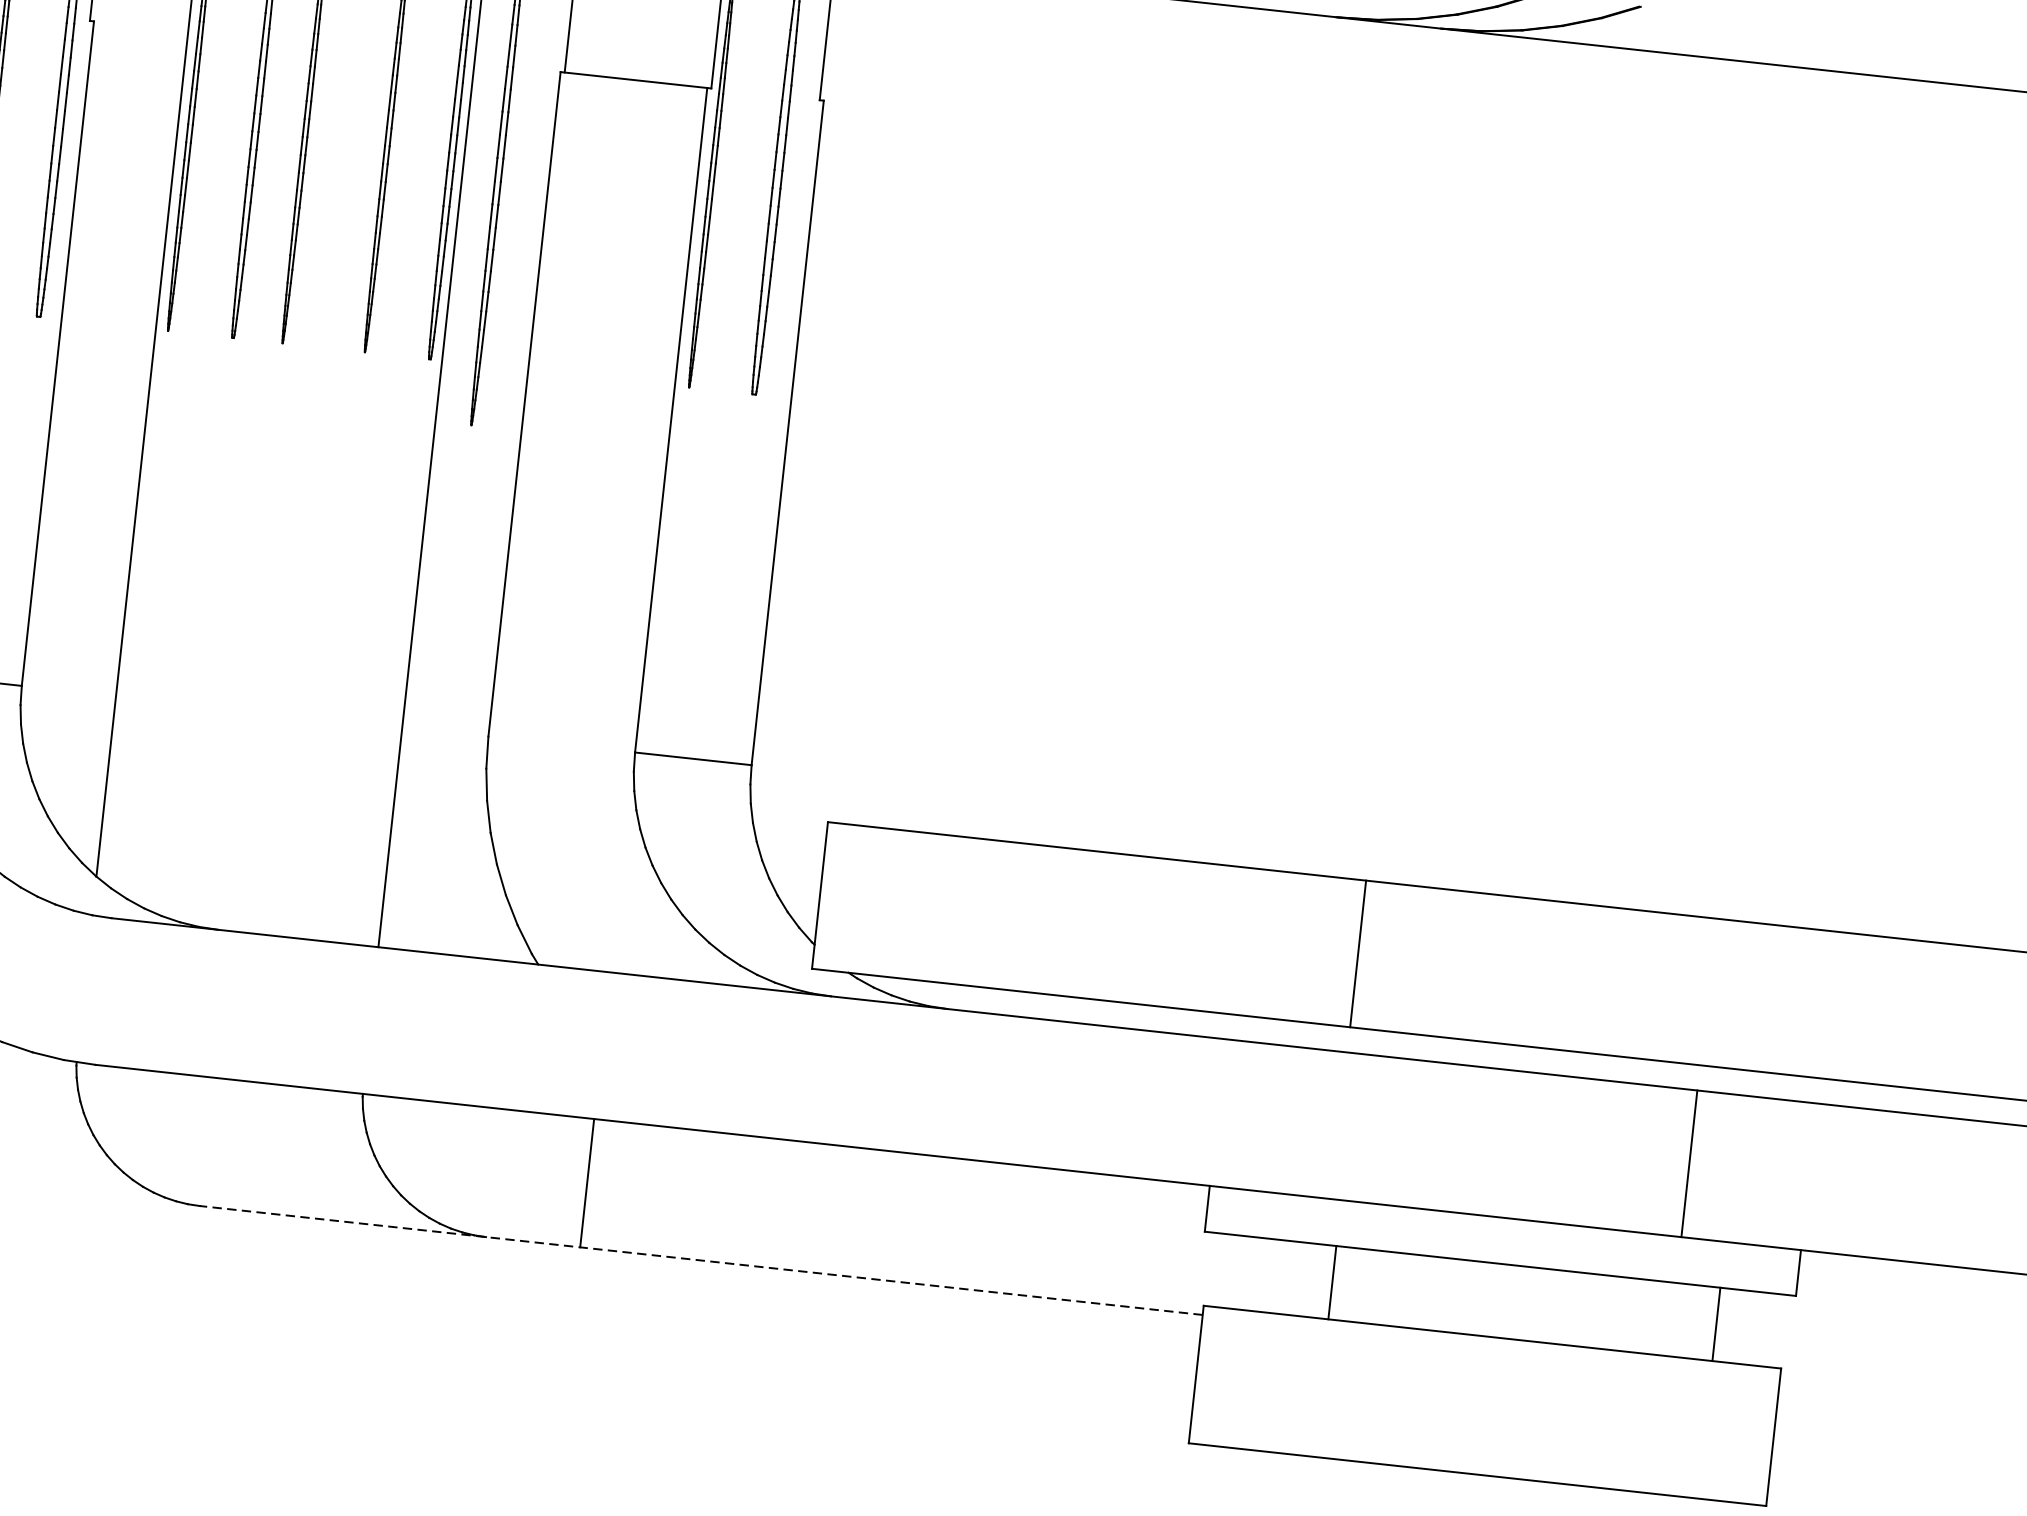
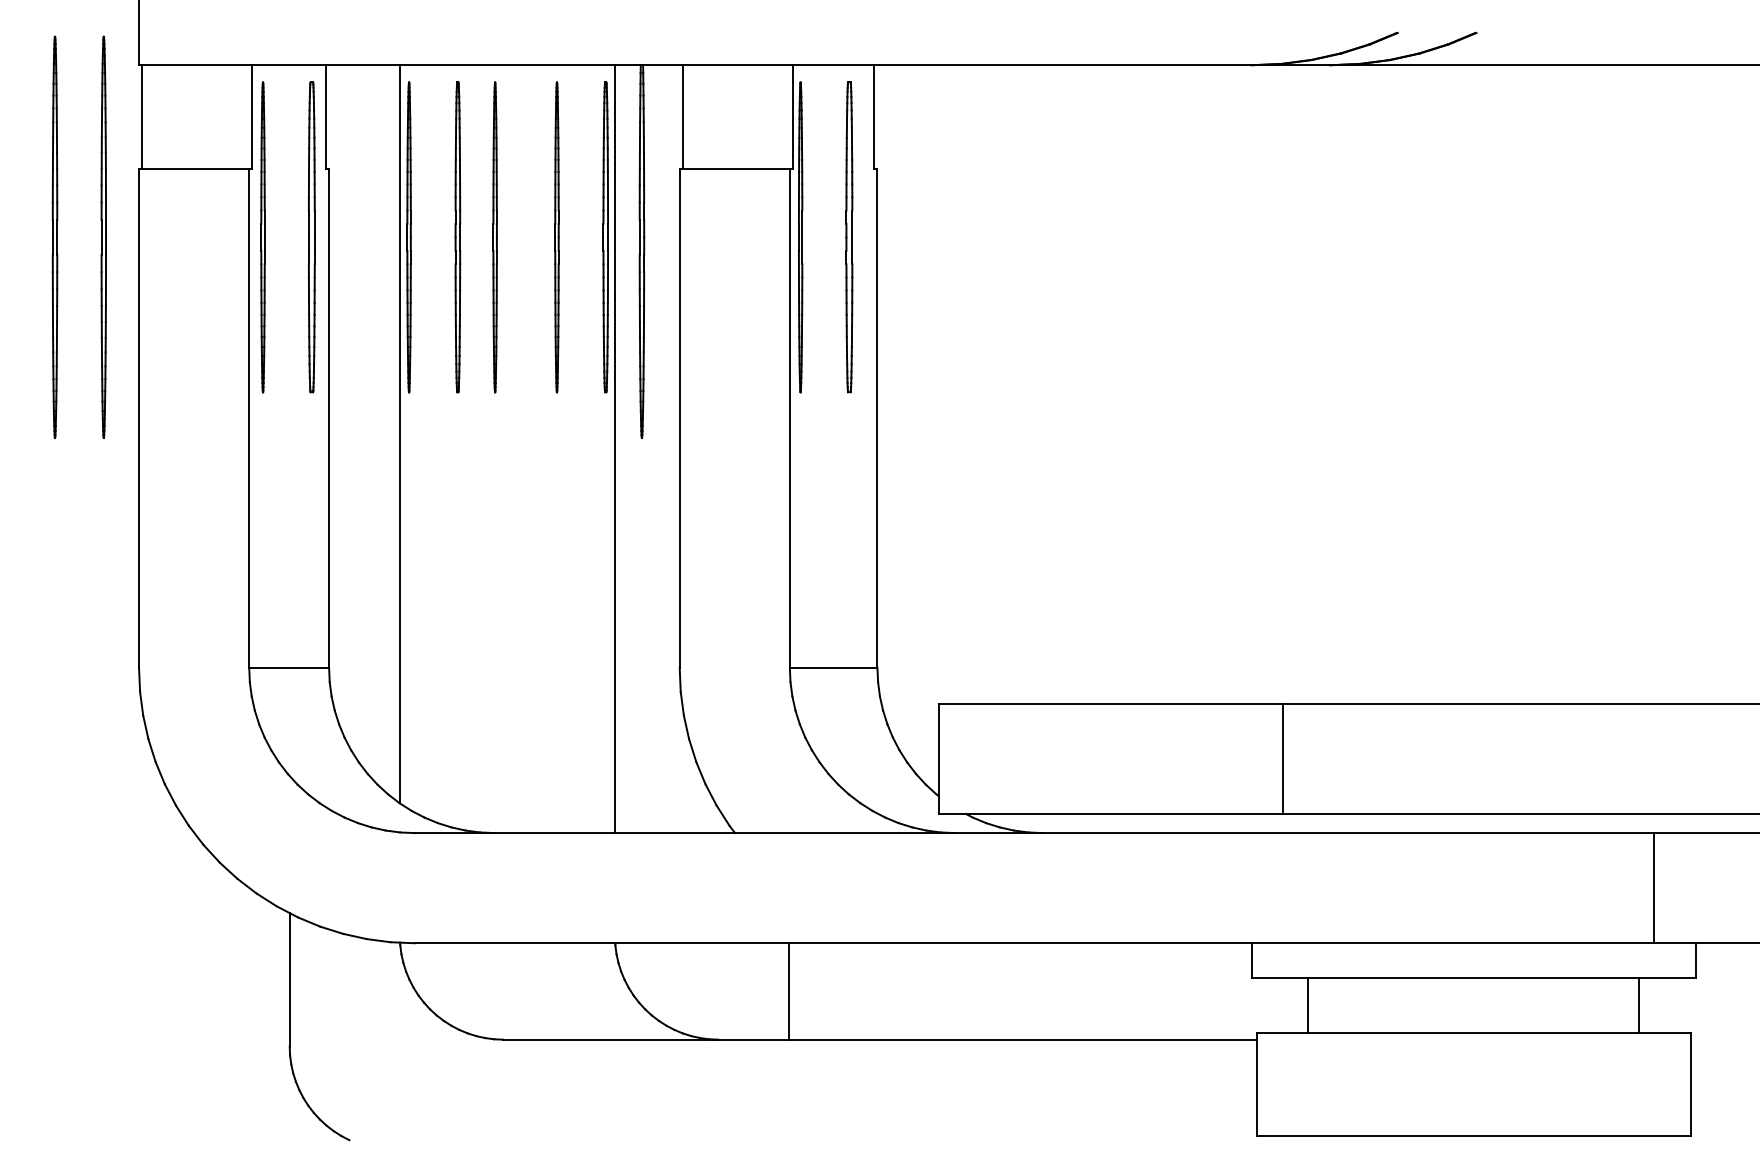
line: (1358, 953) -> (1283, 758), moved
line: (1688, 1164) -> (1653, 888), moved
line: (700, 1260) -> (879, 1039), dashed -> solid
line: (1332, 1281) -> (1308, 1004), moved

